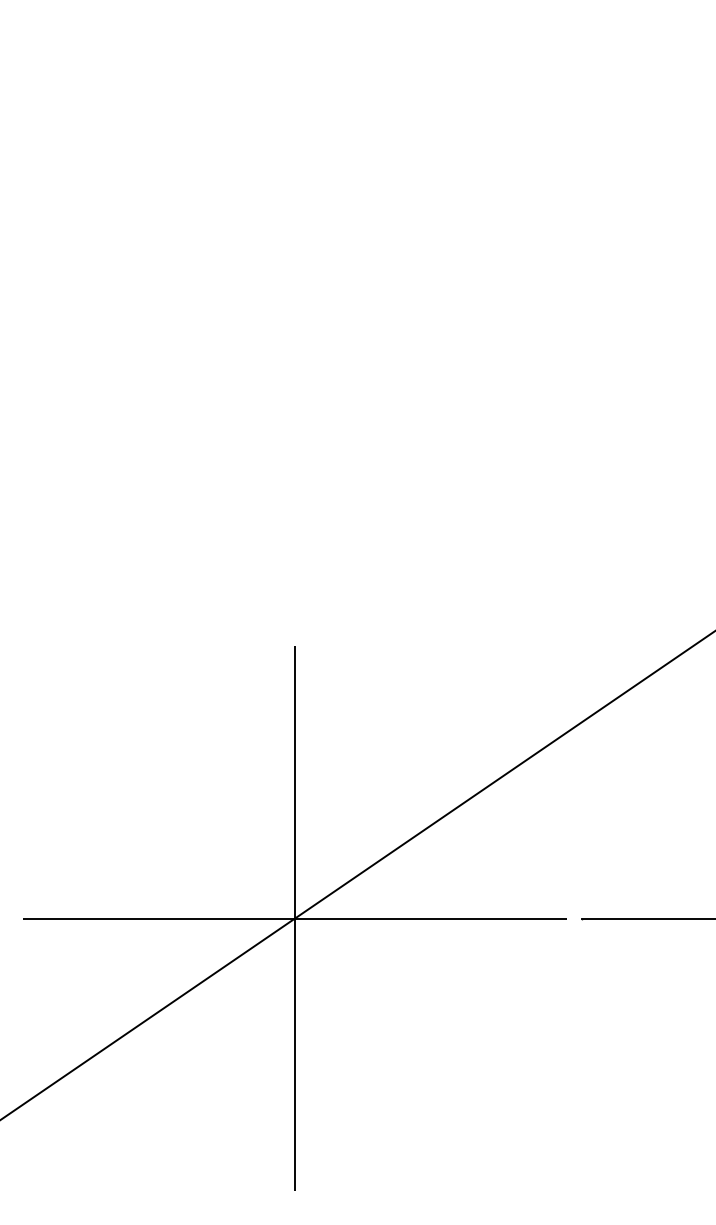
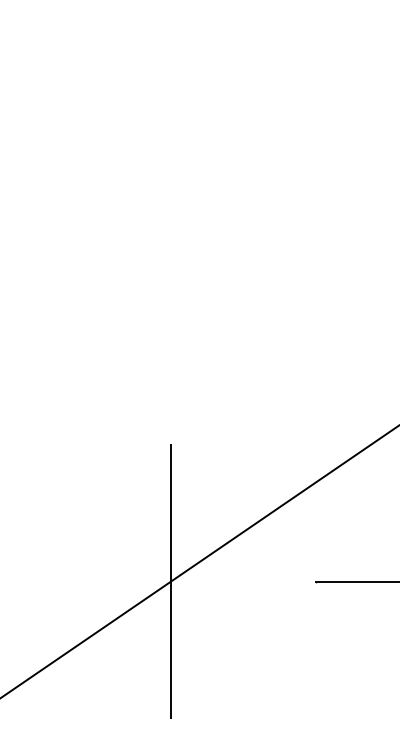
line: (293, 918) -> (170, 581), removed

